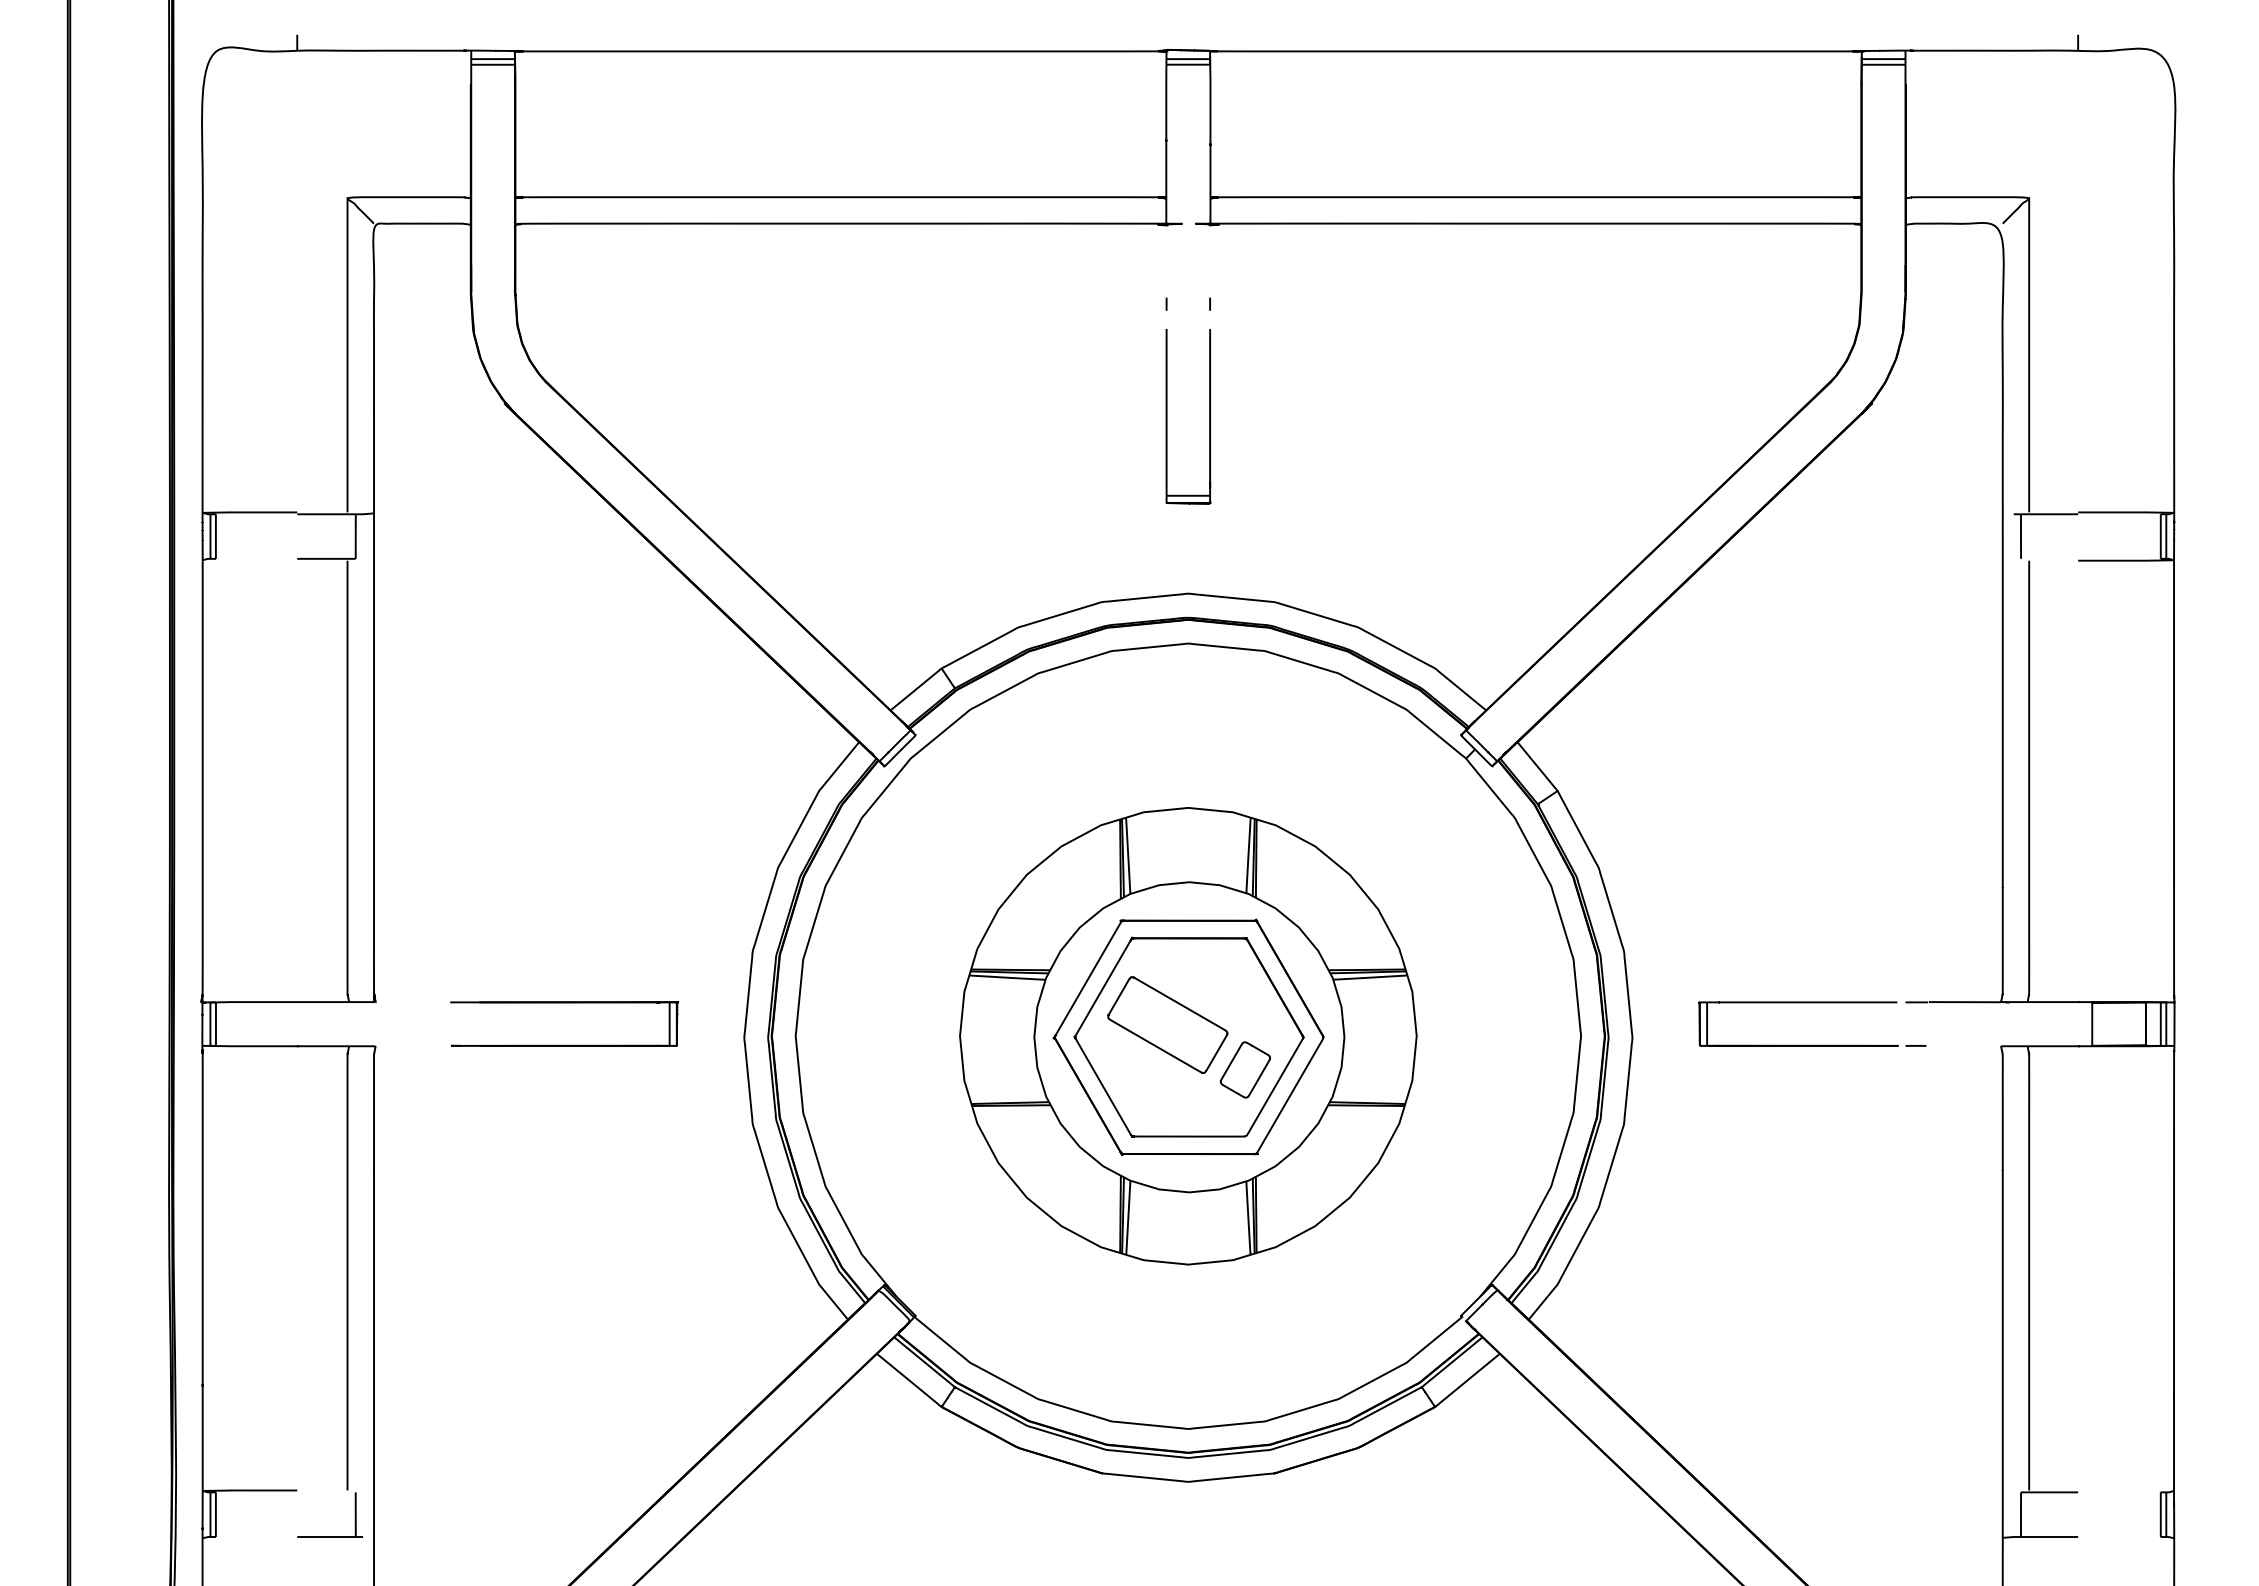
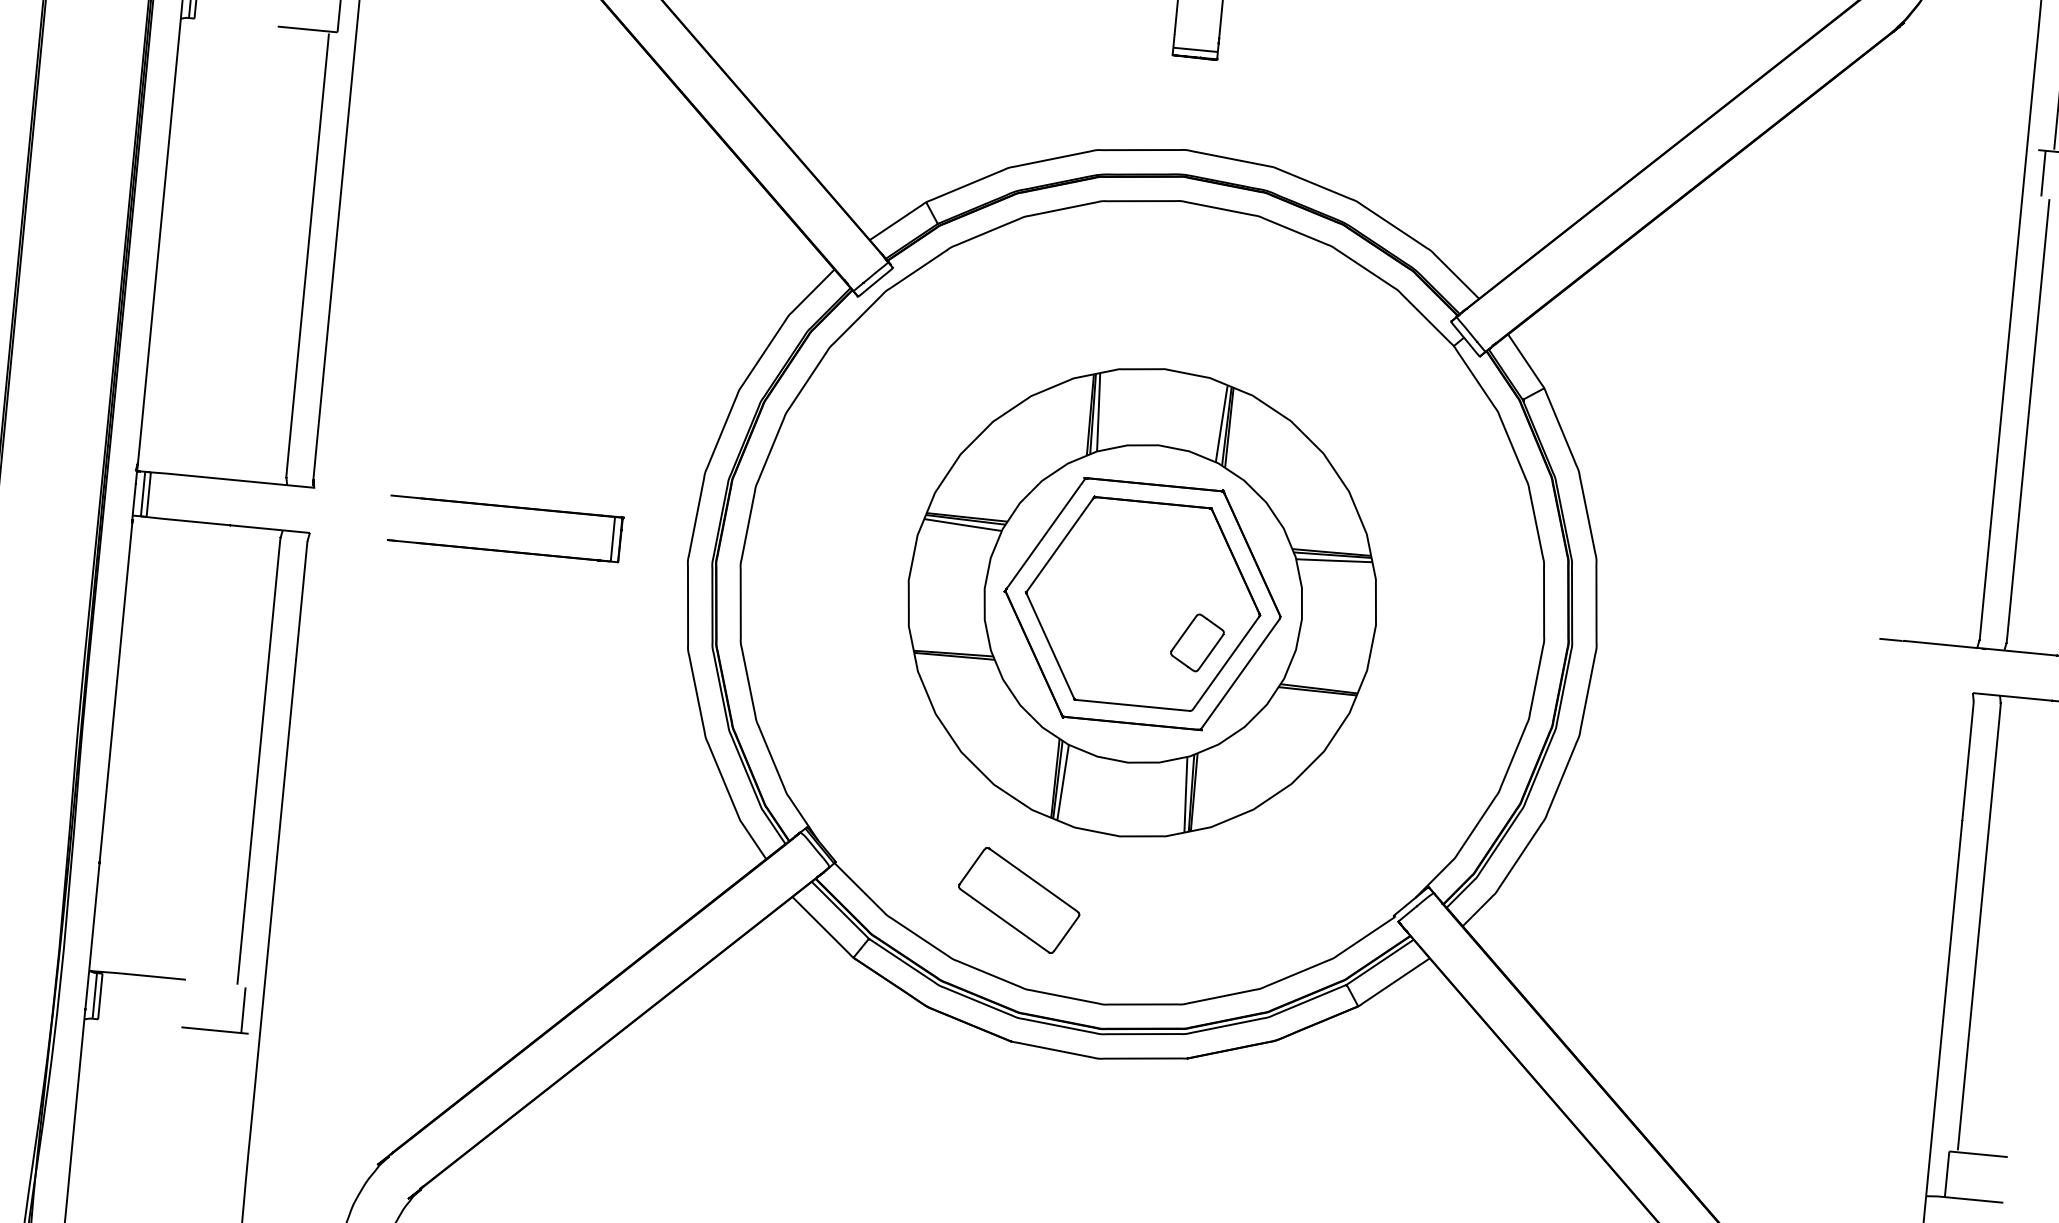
part: (1812, 1003) -> (1784, 630), removed
part: (1167, 1024) -> (1018, 899), moved

